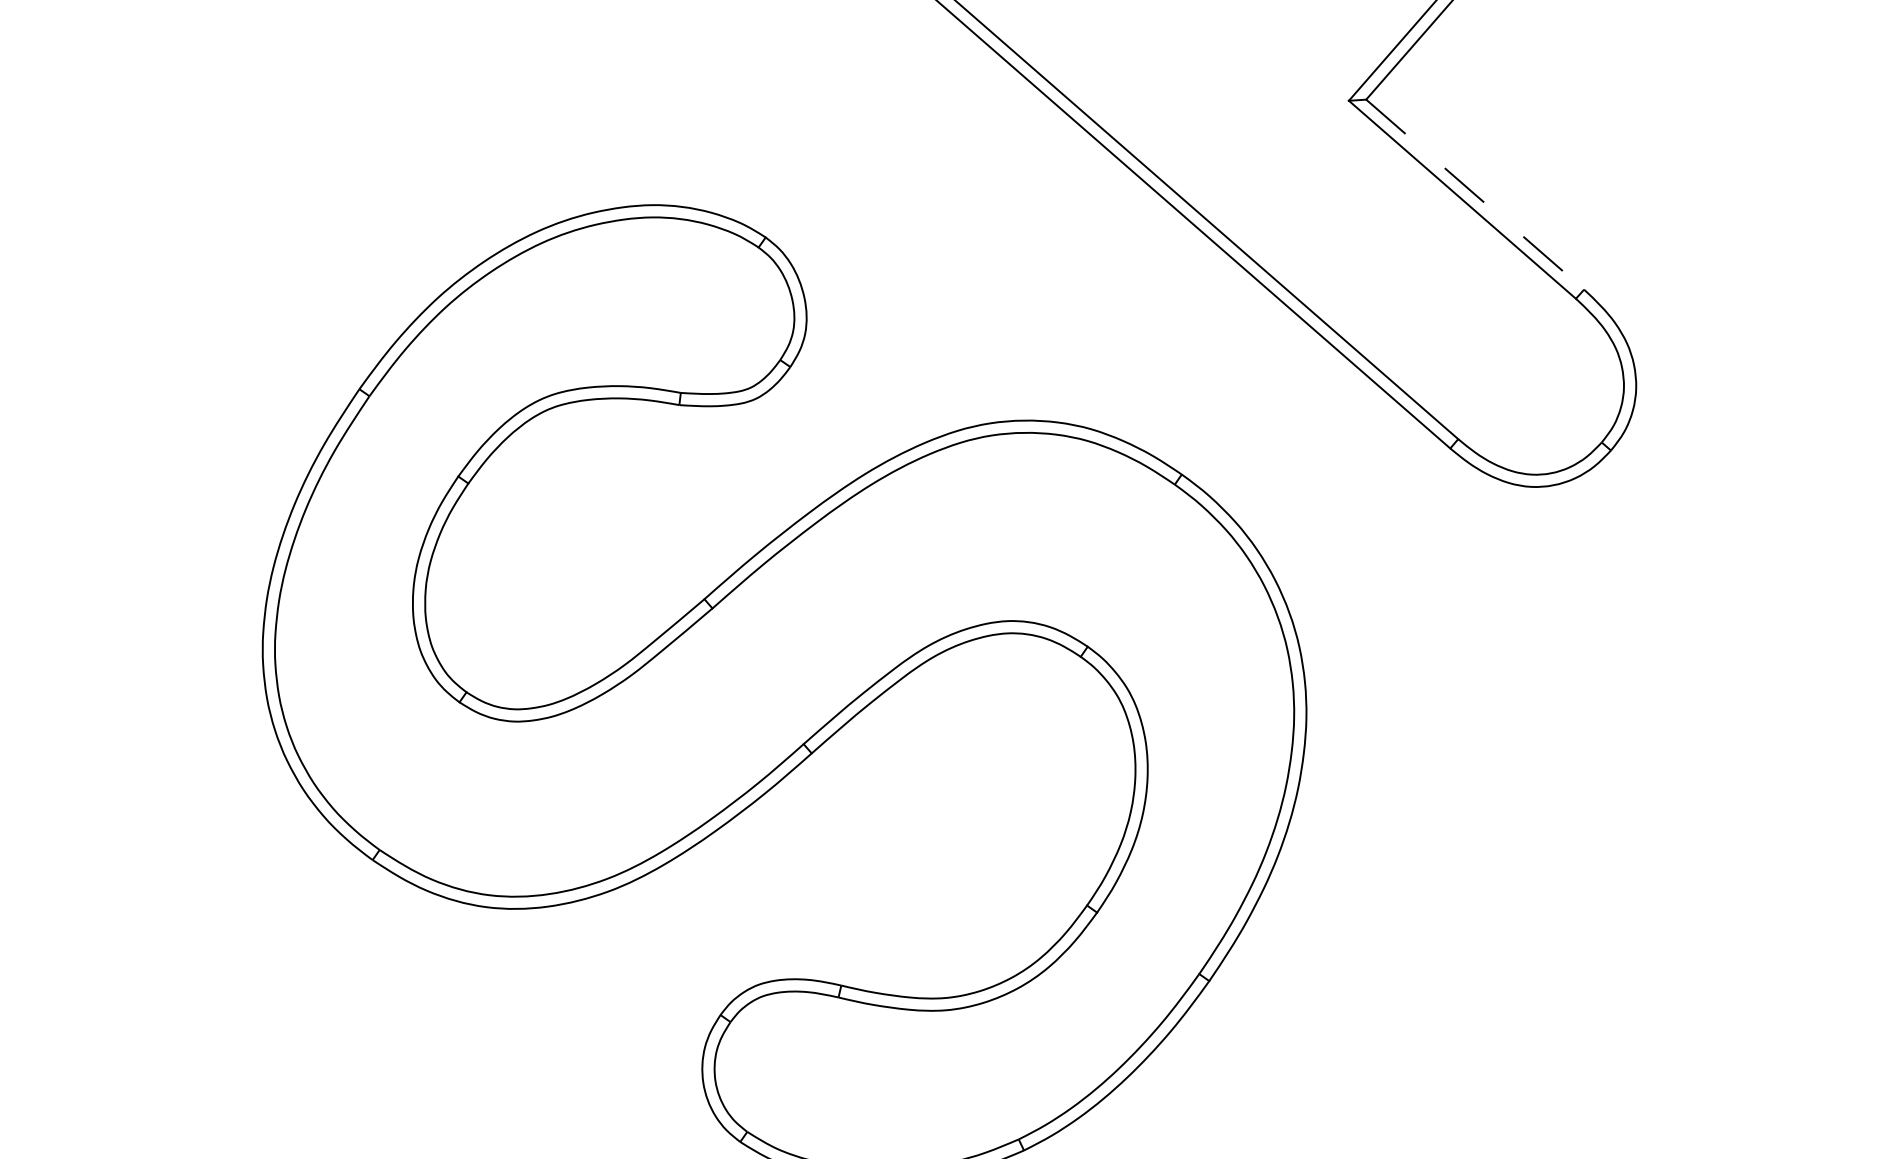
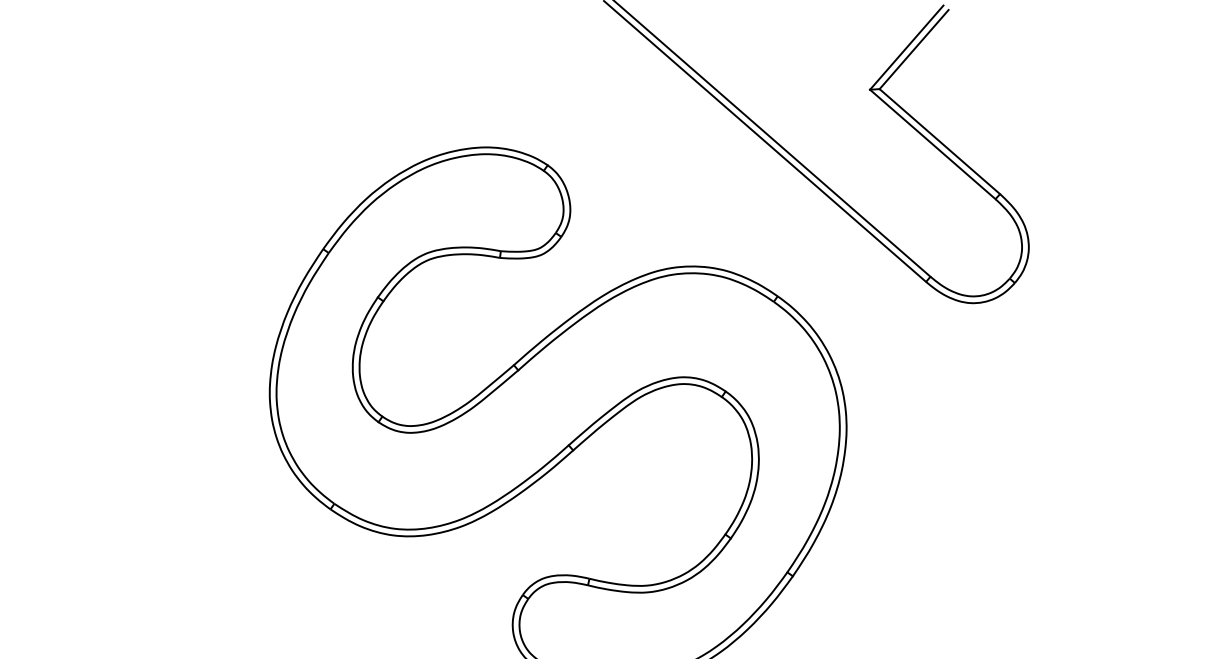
line: (1474, 194) -> (939, 141), dashed -> solid

